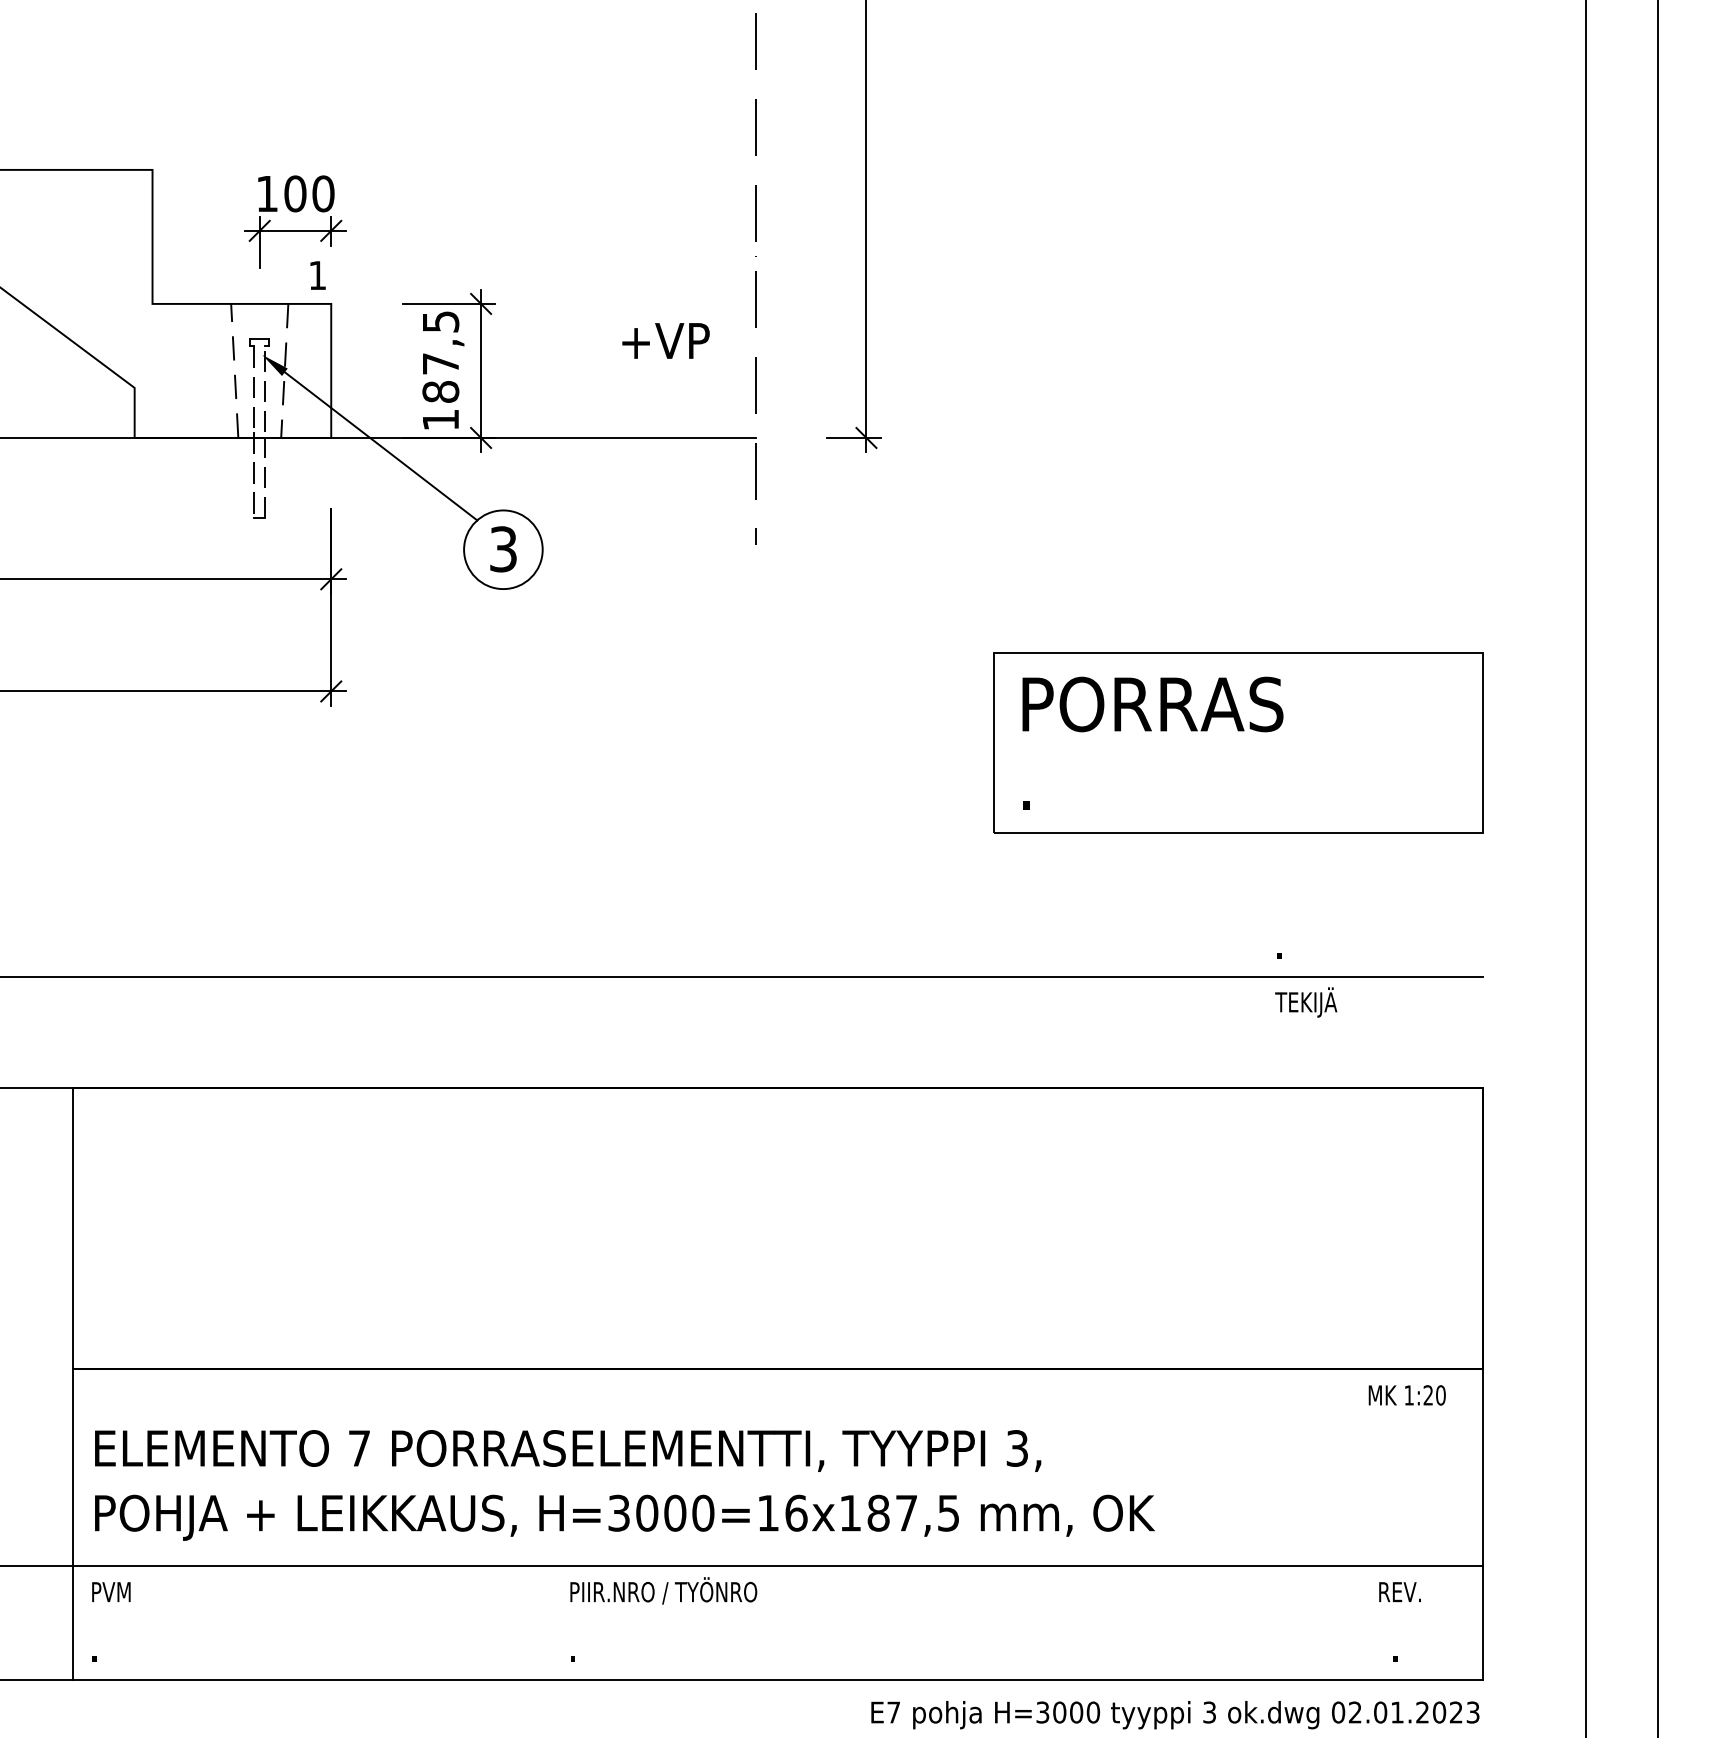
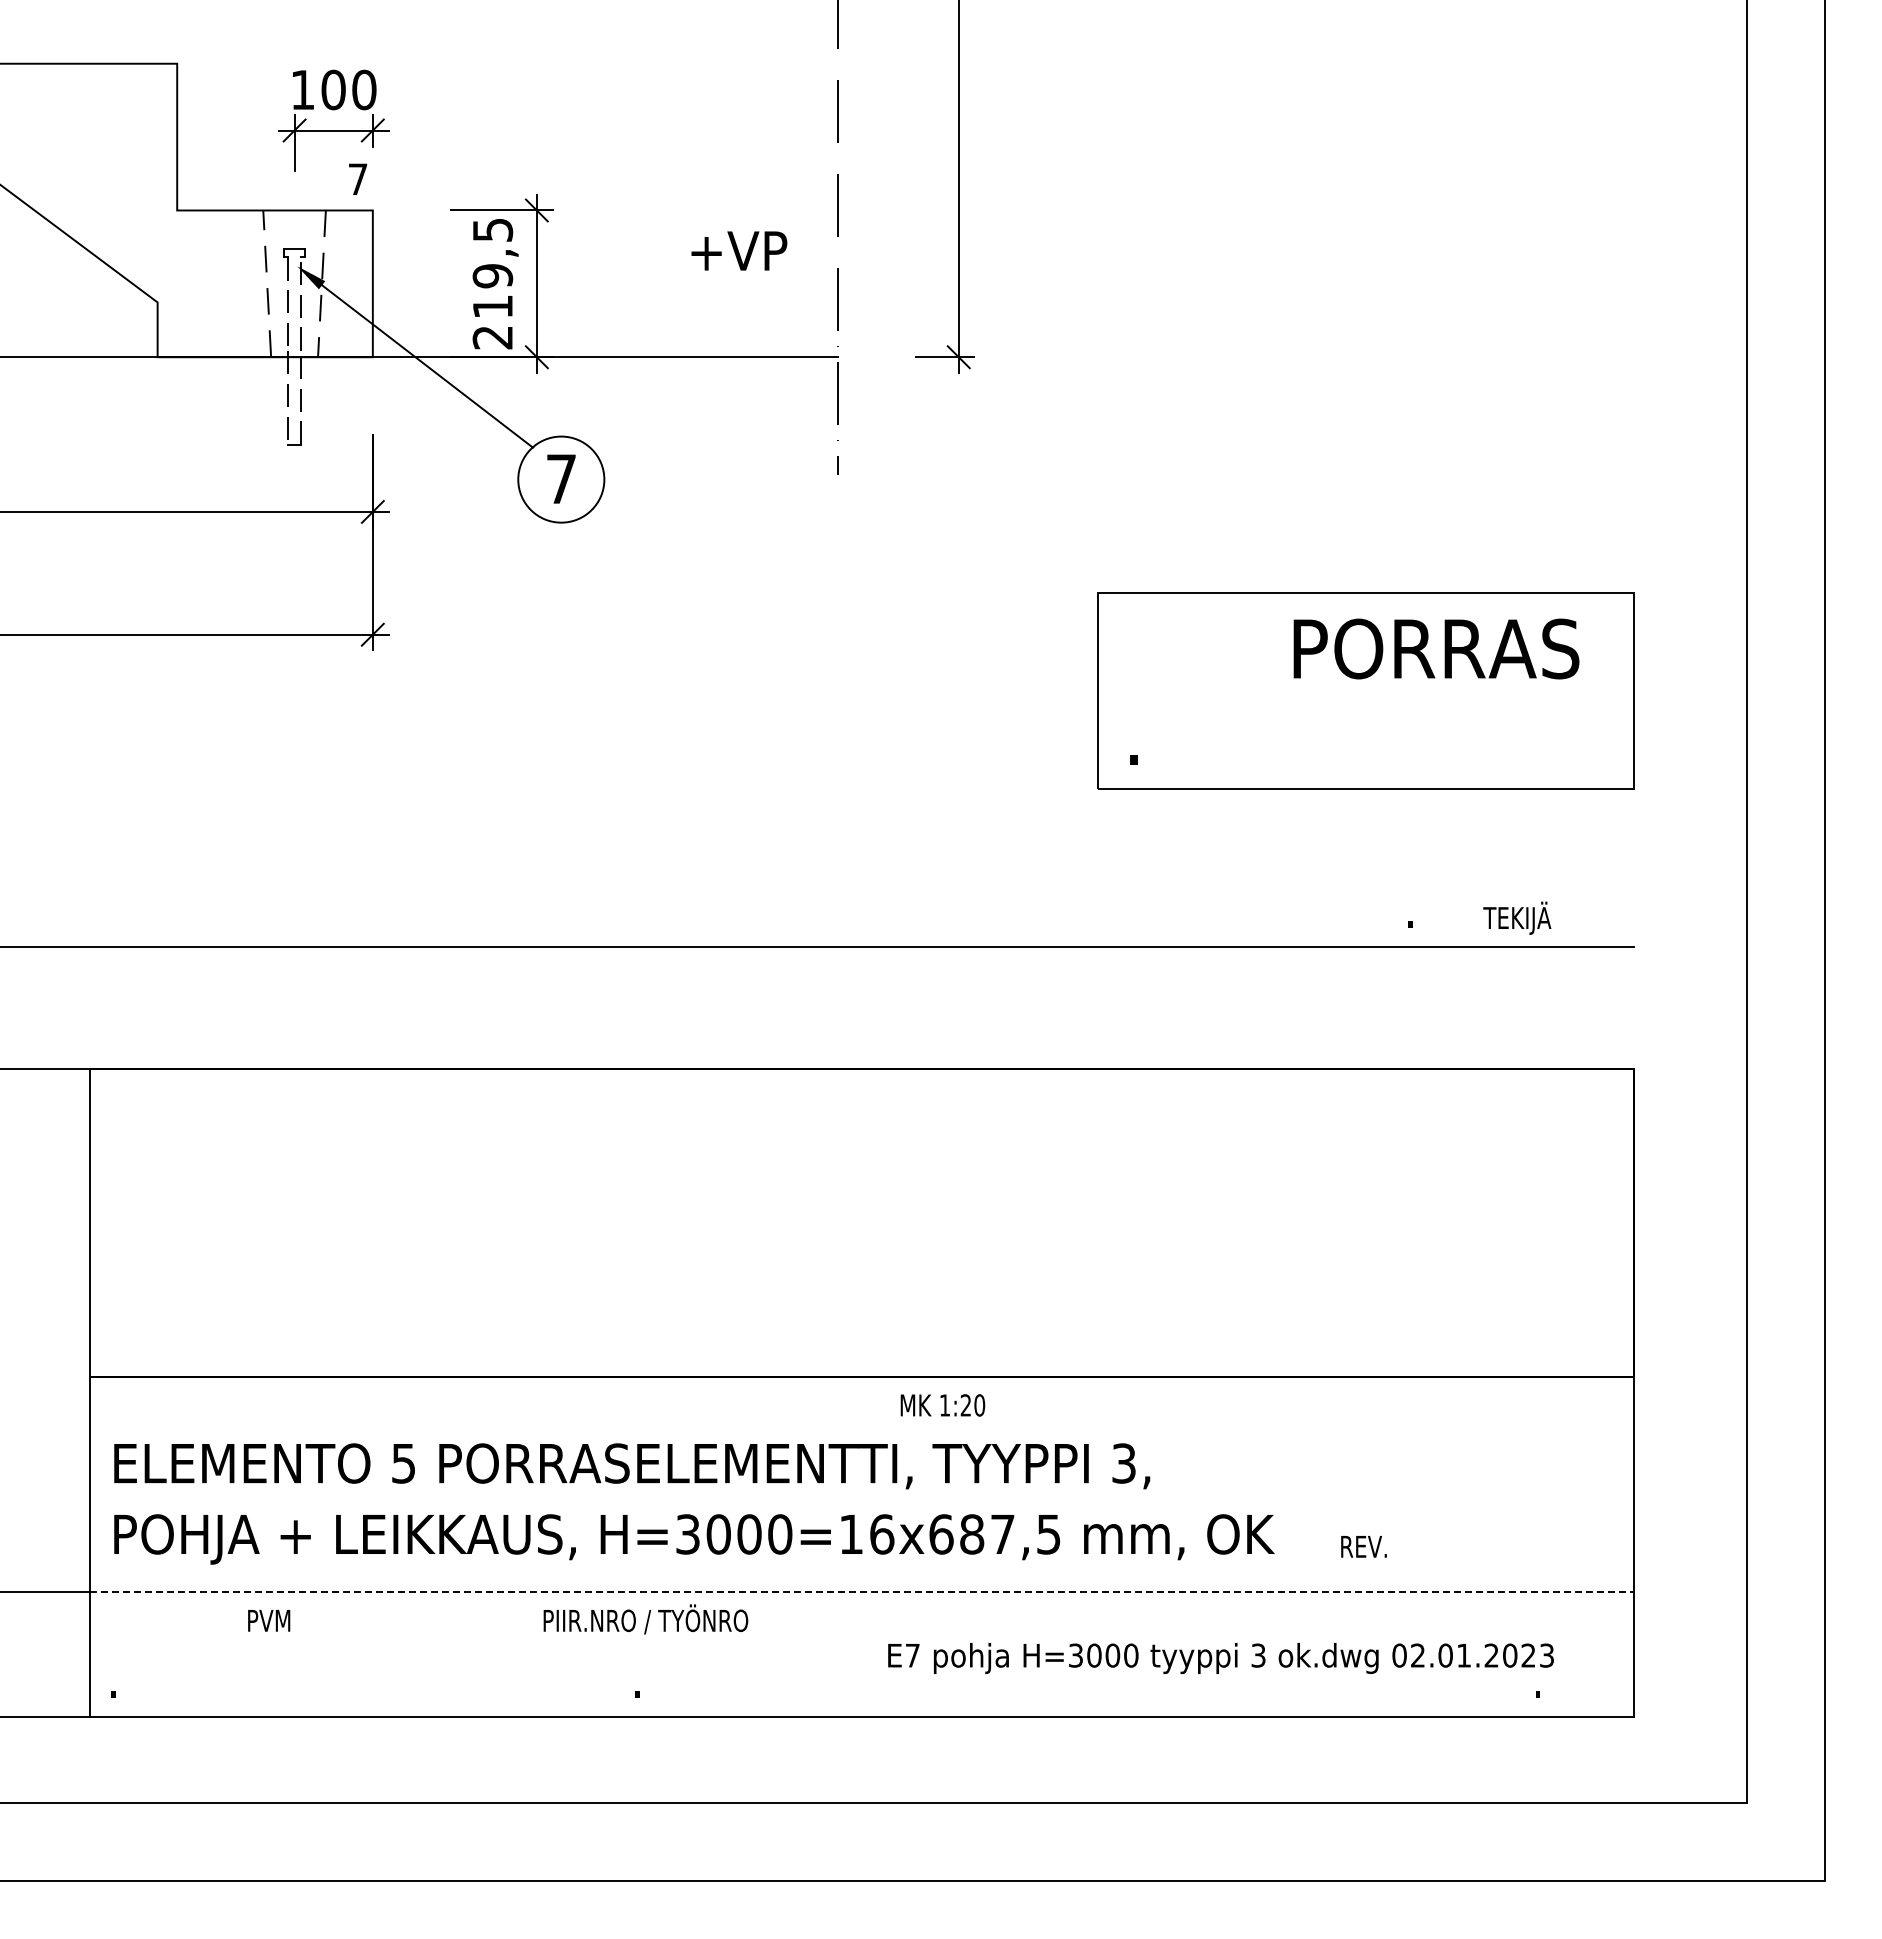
text: (318, 274) -> (358, 178), 1 -> 7
text: (440, 391) -> (492, 306), 187,5 -> 219,5
text: (503, 548) -> (561, 478), 3 -> 7
text: (1152, 704) -> (1436, 648), moved
text: (1306, 1001) -> (1517, 917), moved
text: (1406, 1395) -> (942, 1405), moved
text: (359, 1448) -> (403, 1463), 7 -> 5
text: (850, 1513) -> (941, 1534), H=3000=16x187,5 -> H=3000=16x687,5
line: (777, 1566) -> (861, 1592), solid -> dashed
text: (663, 1590) -> (645, 1619), moved
text: (111, 1591) -> (269, 1620), moved
text: (1399, 1591) -> (1363, 1546), moved
text: (1174, 1715) -> (1220, 1658), moved

